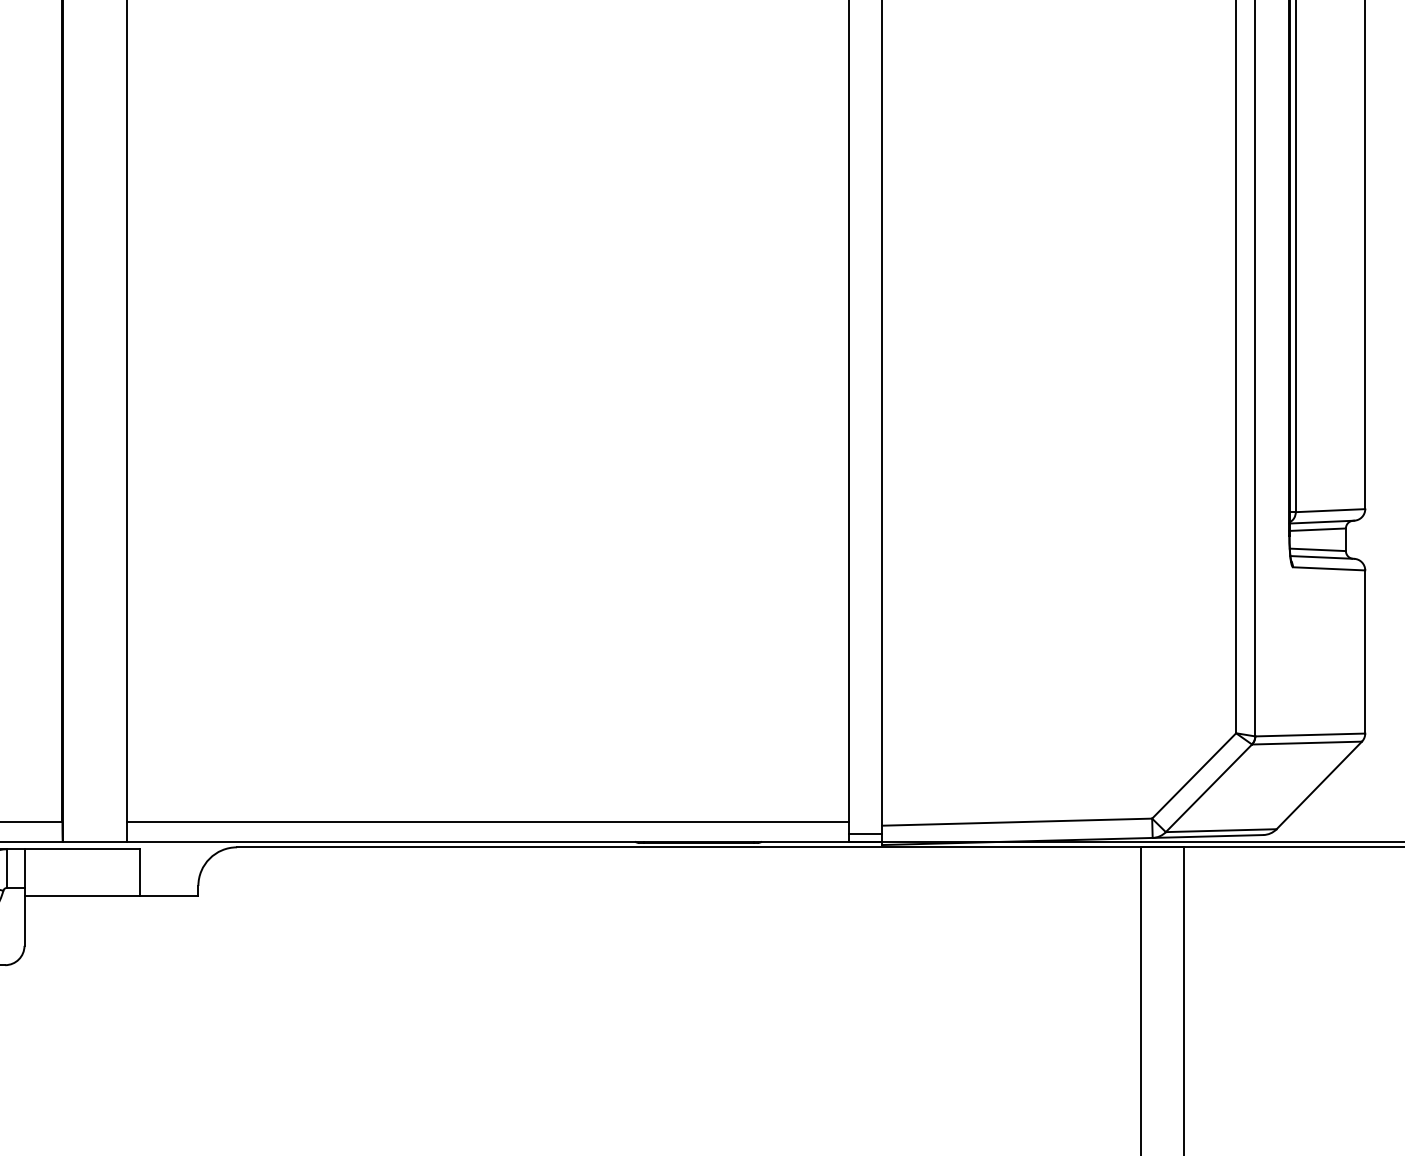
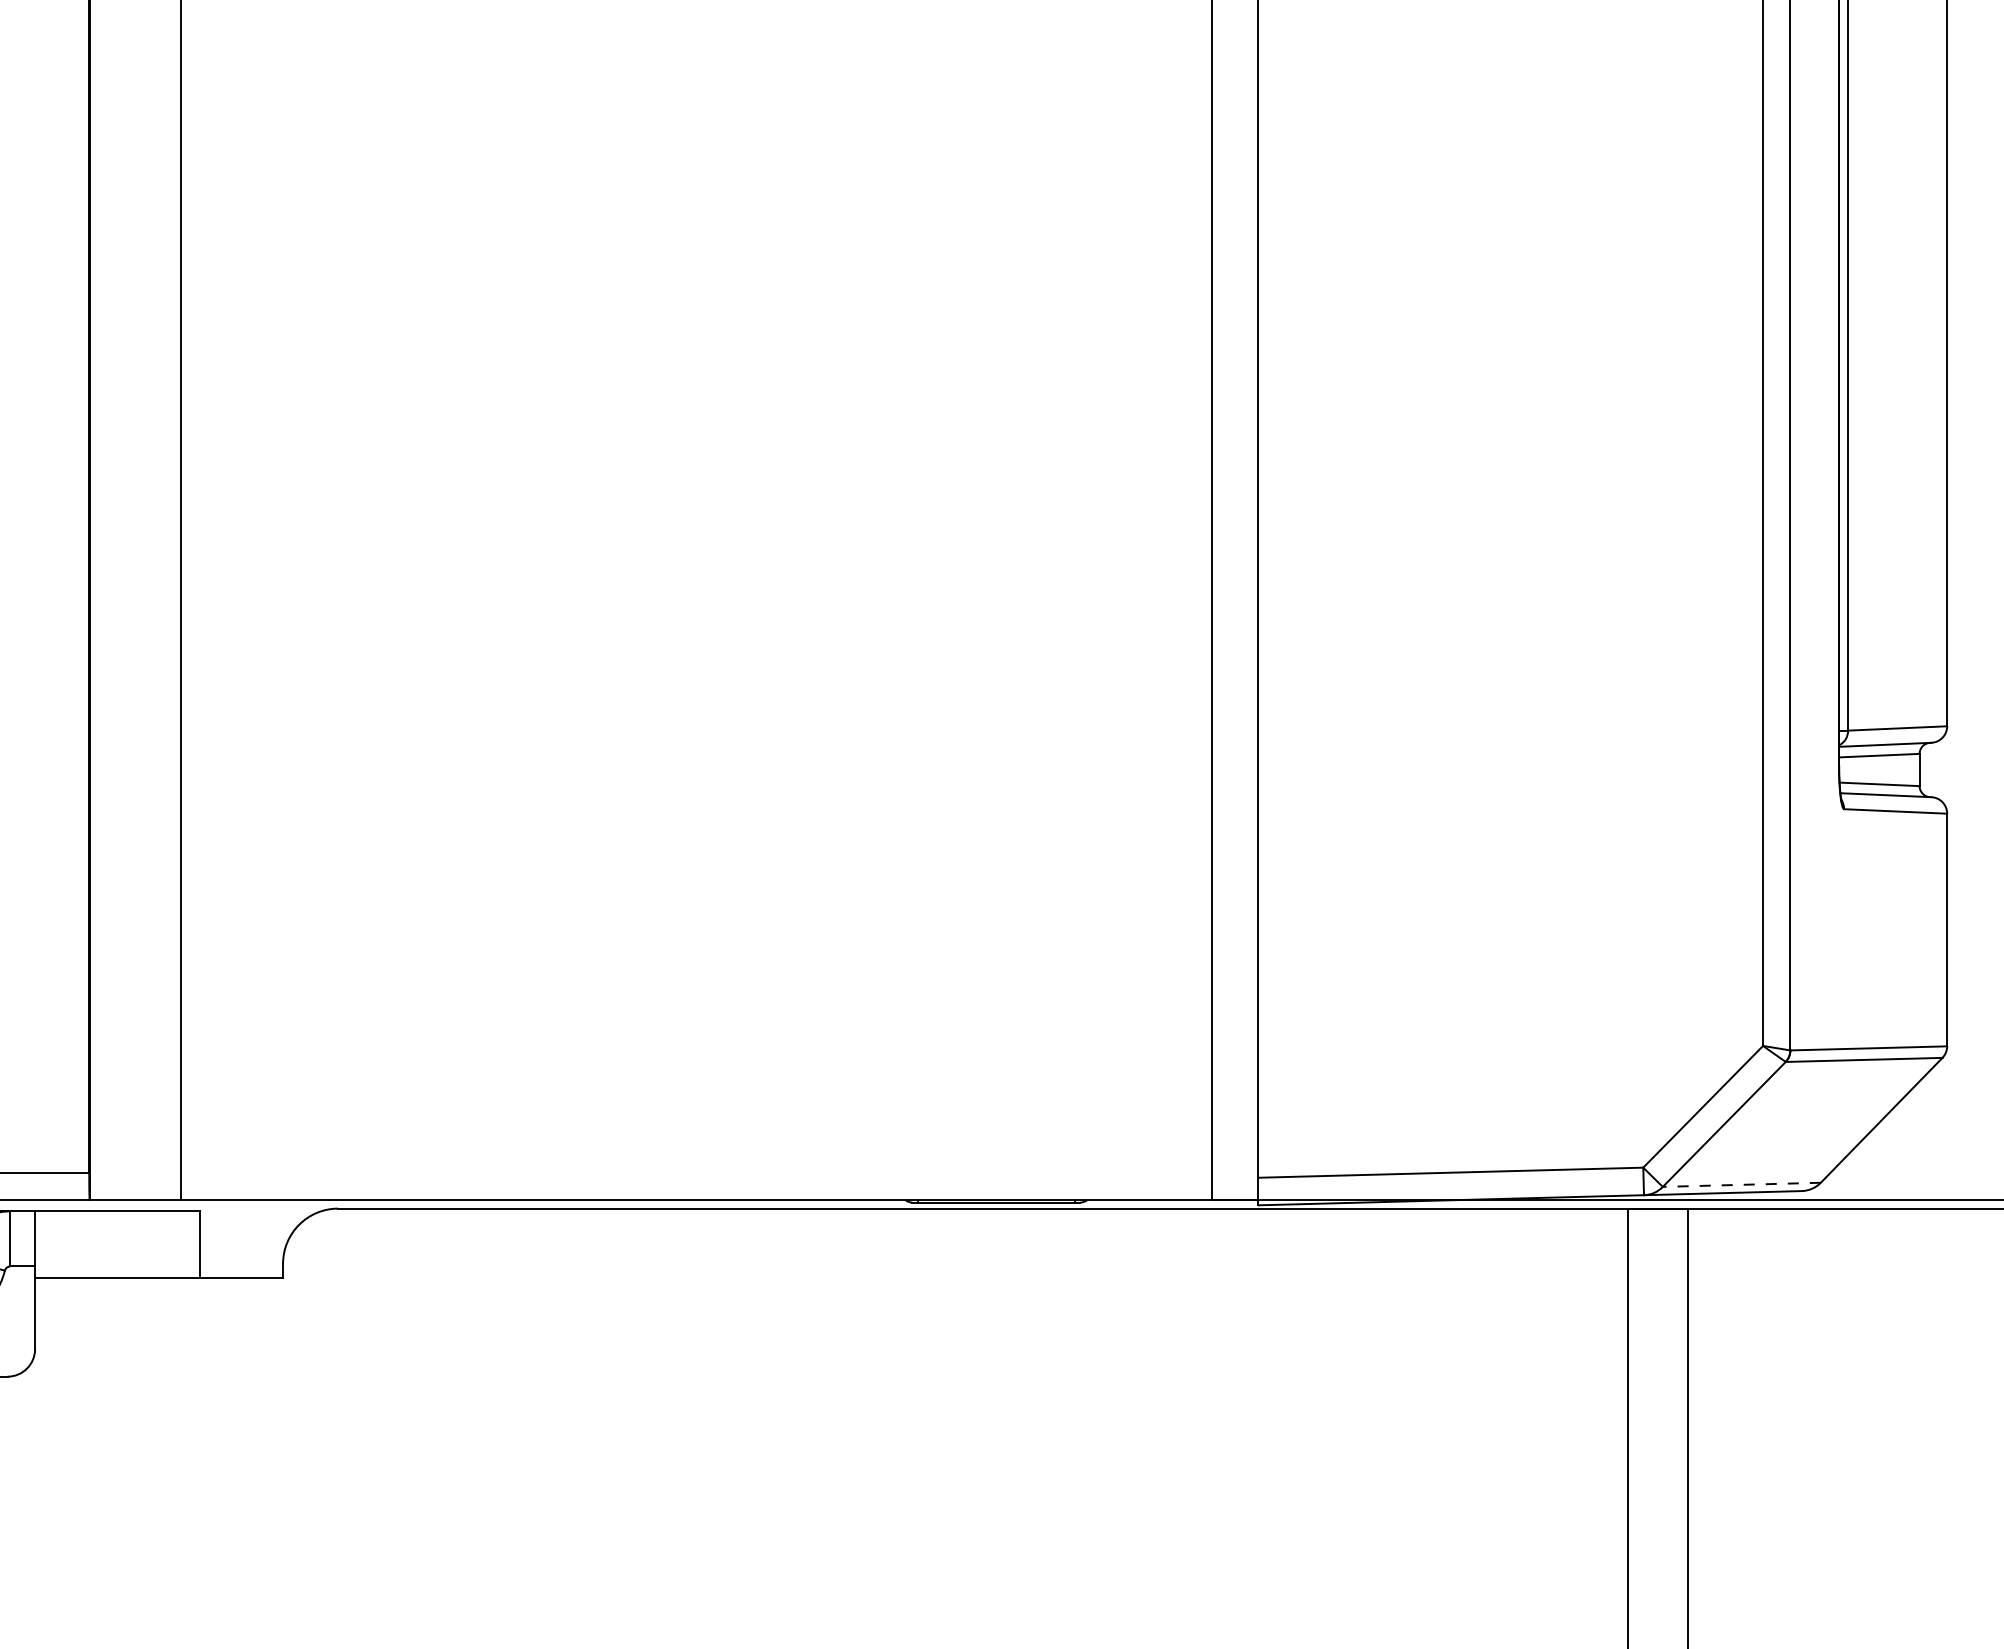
line: (488, 822) -> (696, 1172), removed
line: (1221, 830) -> (1741, 1184), solid -> dashed
line: (865, 833) -> (1234, 1189), removed

